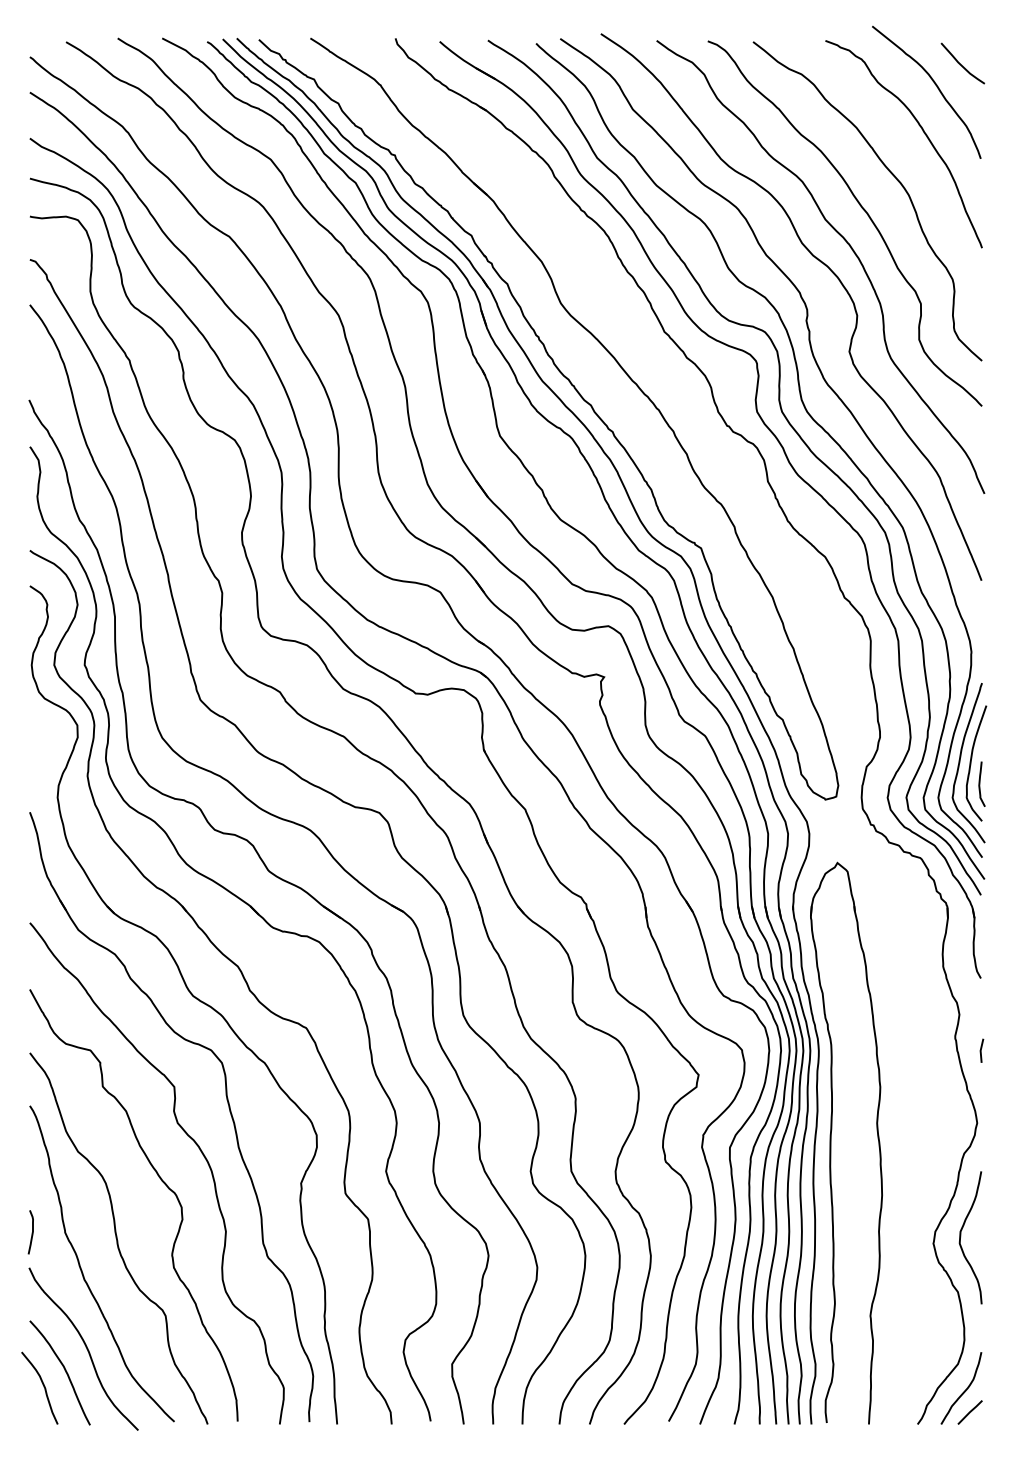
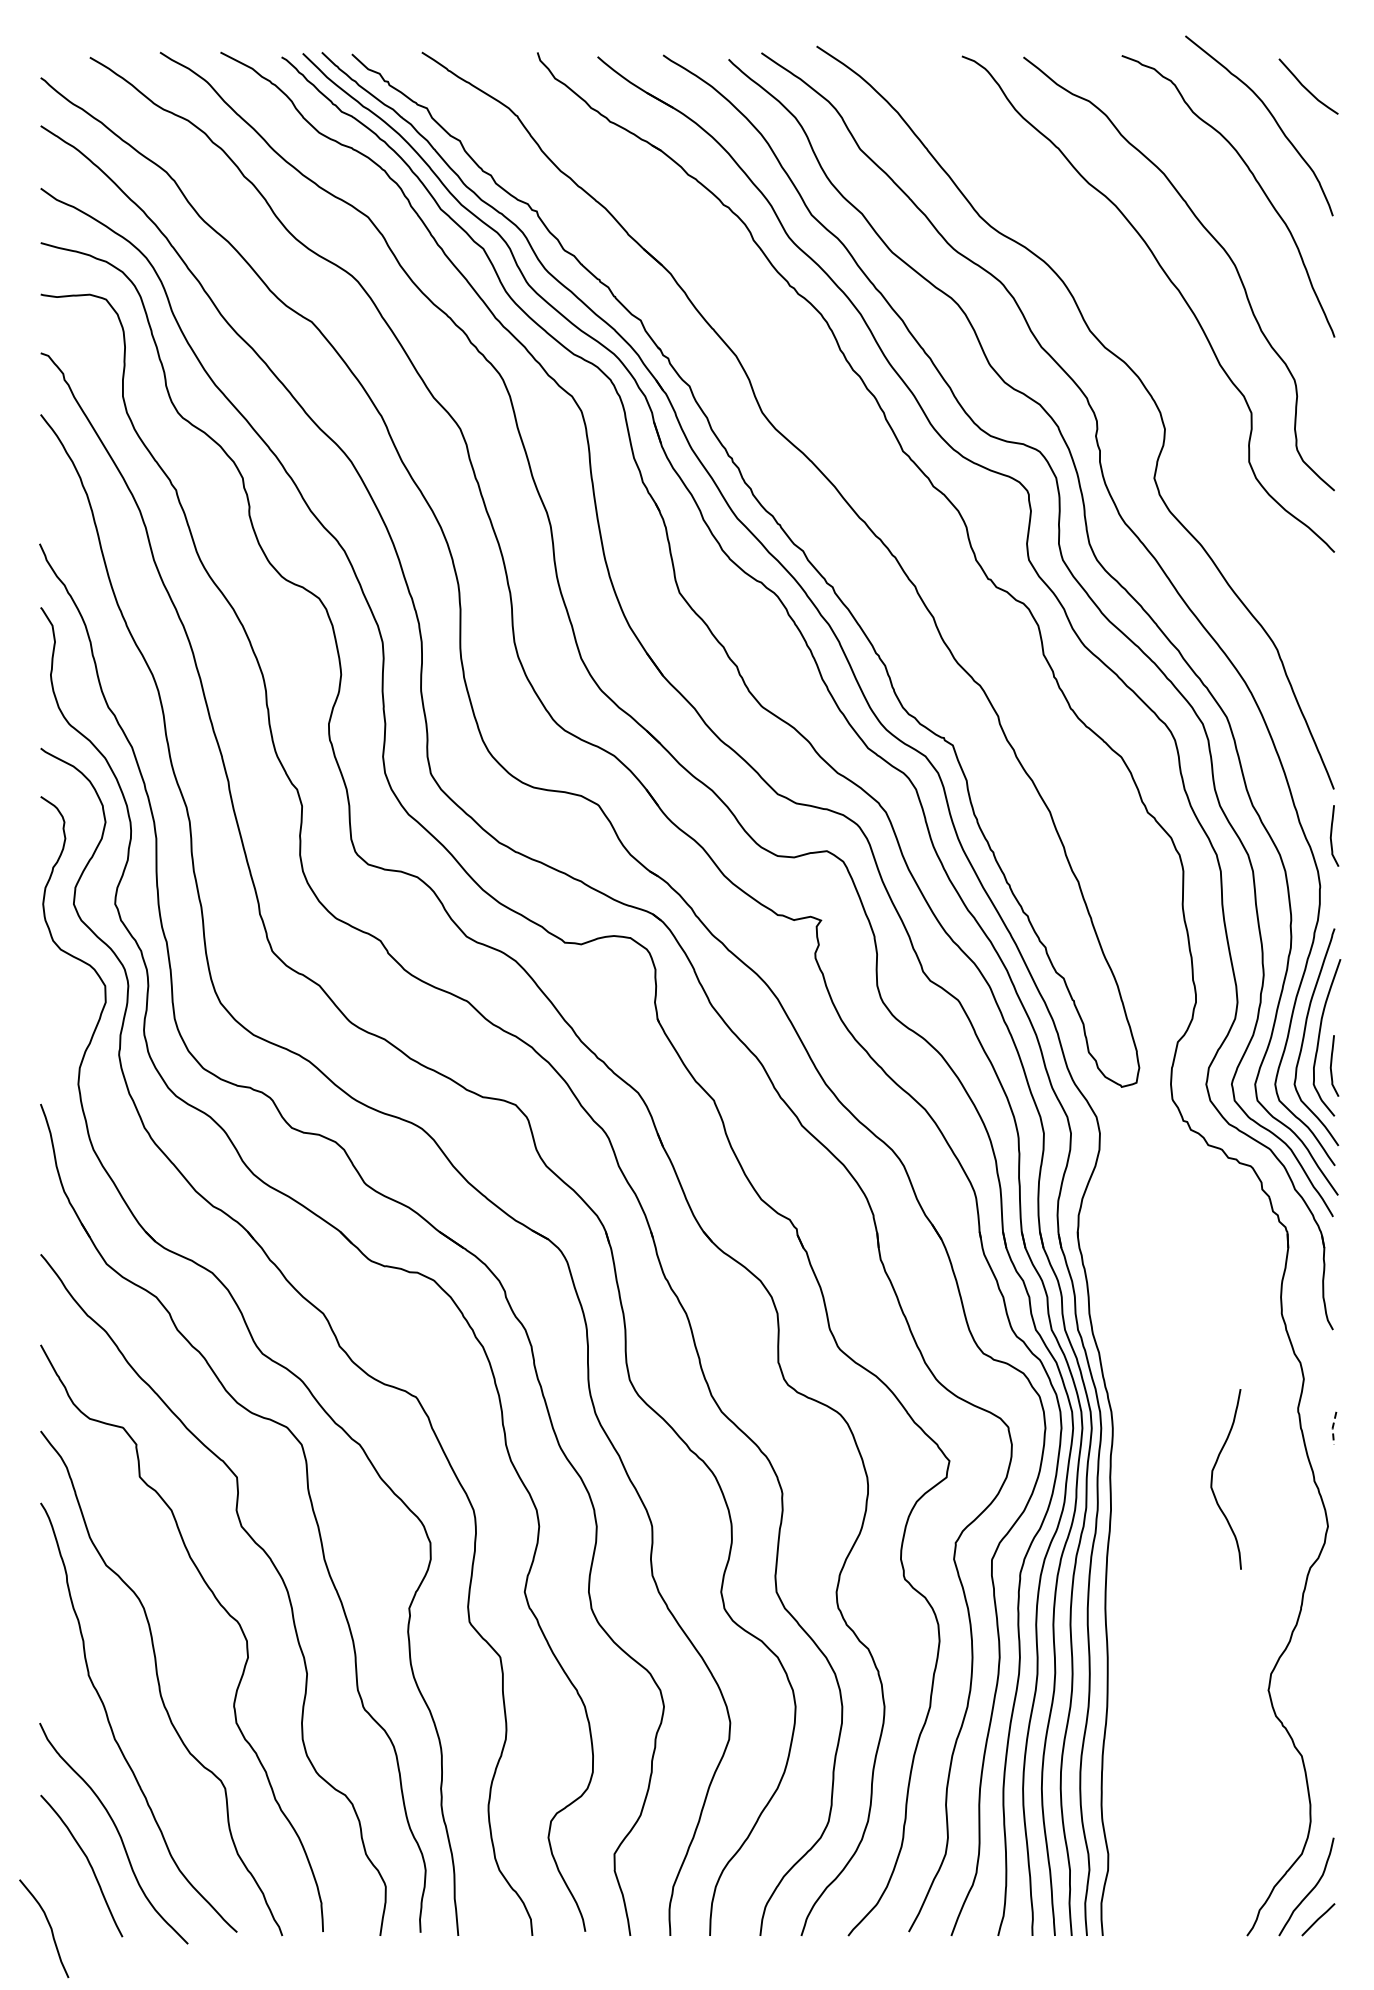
curve: (849, 246) -> (1154, 335), removed
curve: (980, 613) -> (1332, 833), added
line: (980, 1051) -> (1332, 1428), solid -> dashed
part: (831, 1143) -> (1129, 1553), removed
curve: (31, 1232) -> (43, 1674), removed
curve: (960, 1237) -> (1212, 1479), moved
curve: (43, 1387) -> (49, 1927), moved

